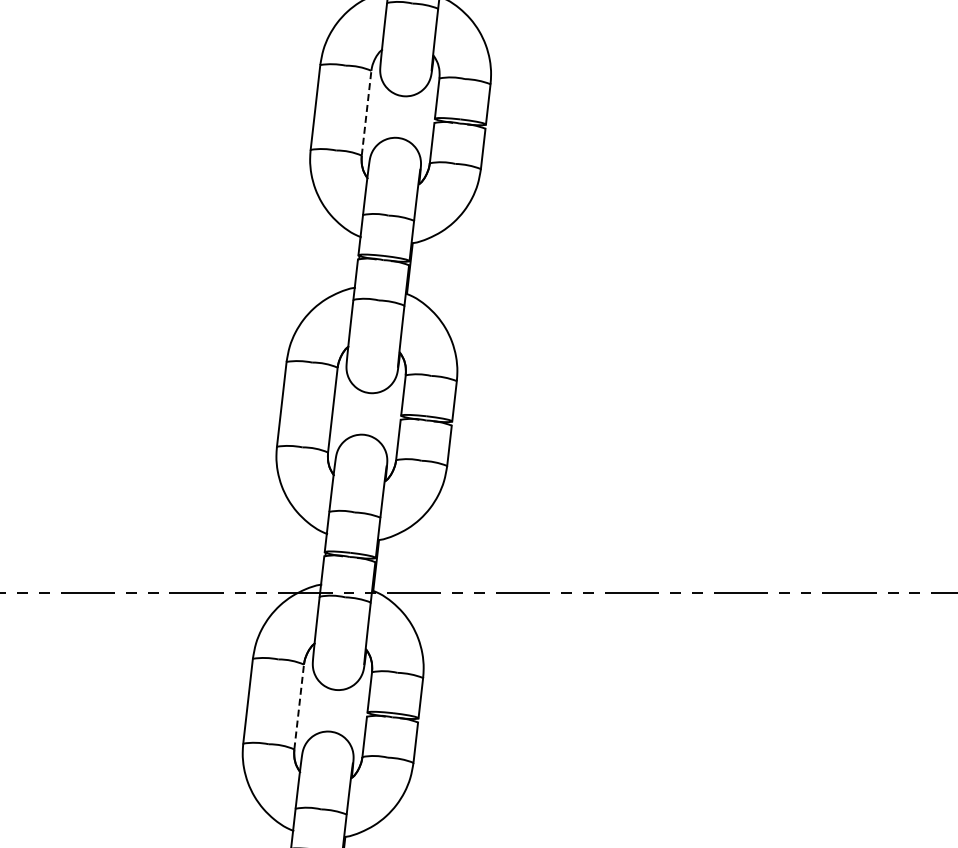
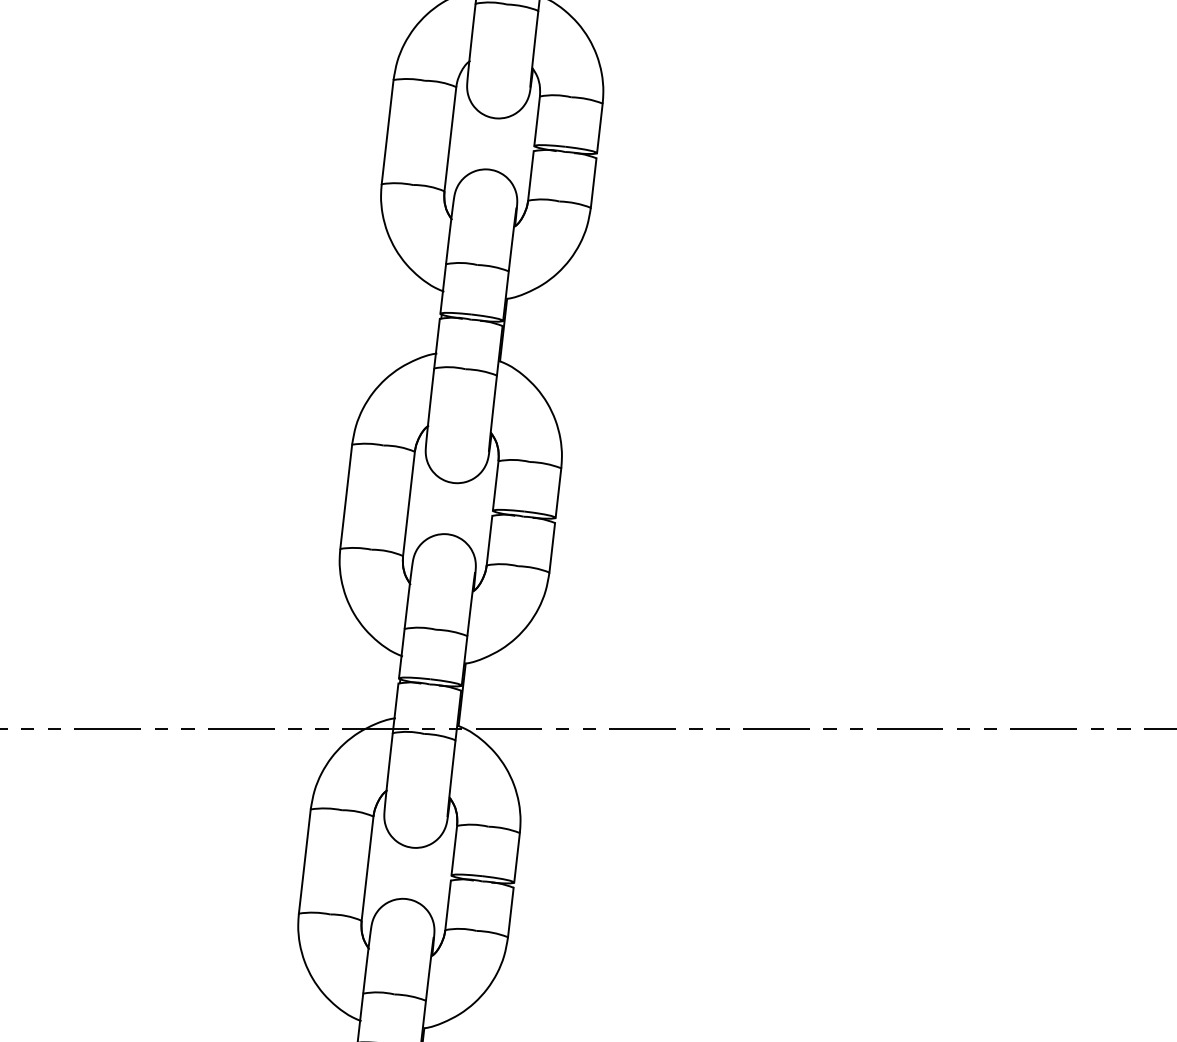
line: (366, 113) -> (450, 139), dashed -> solid
line: (299, 707) -> (367, 869), dashed -> solid

